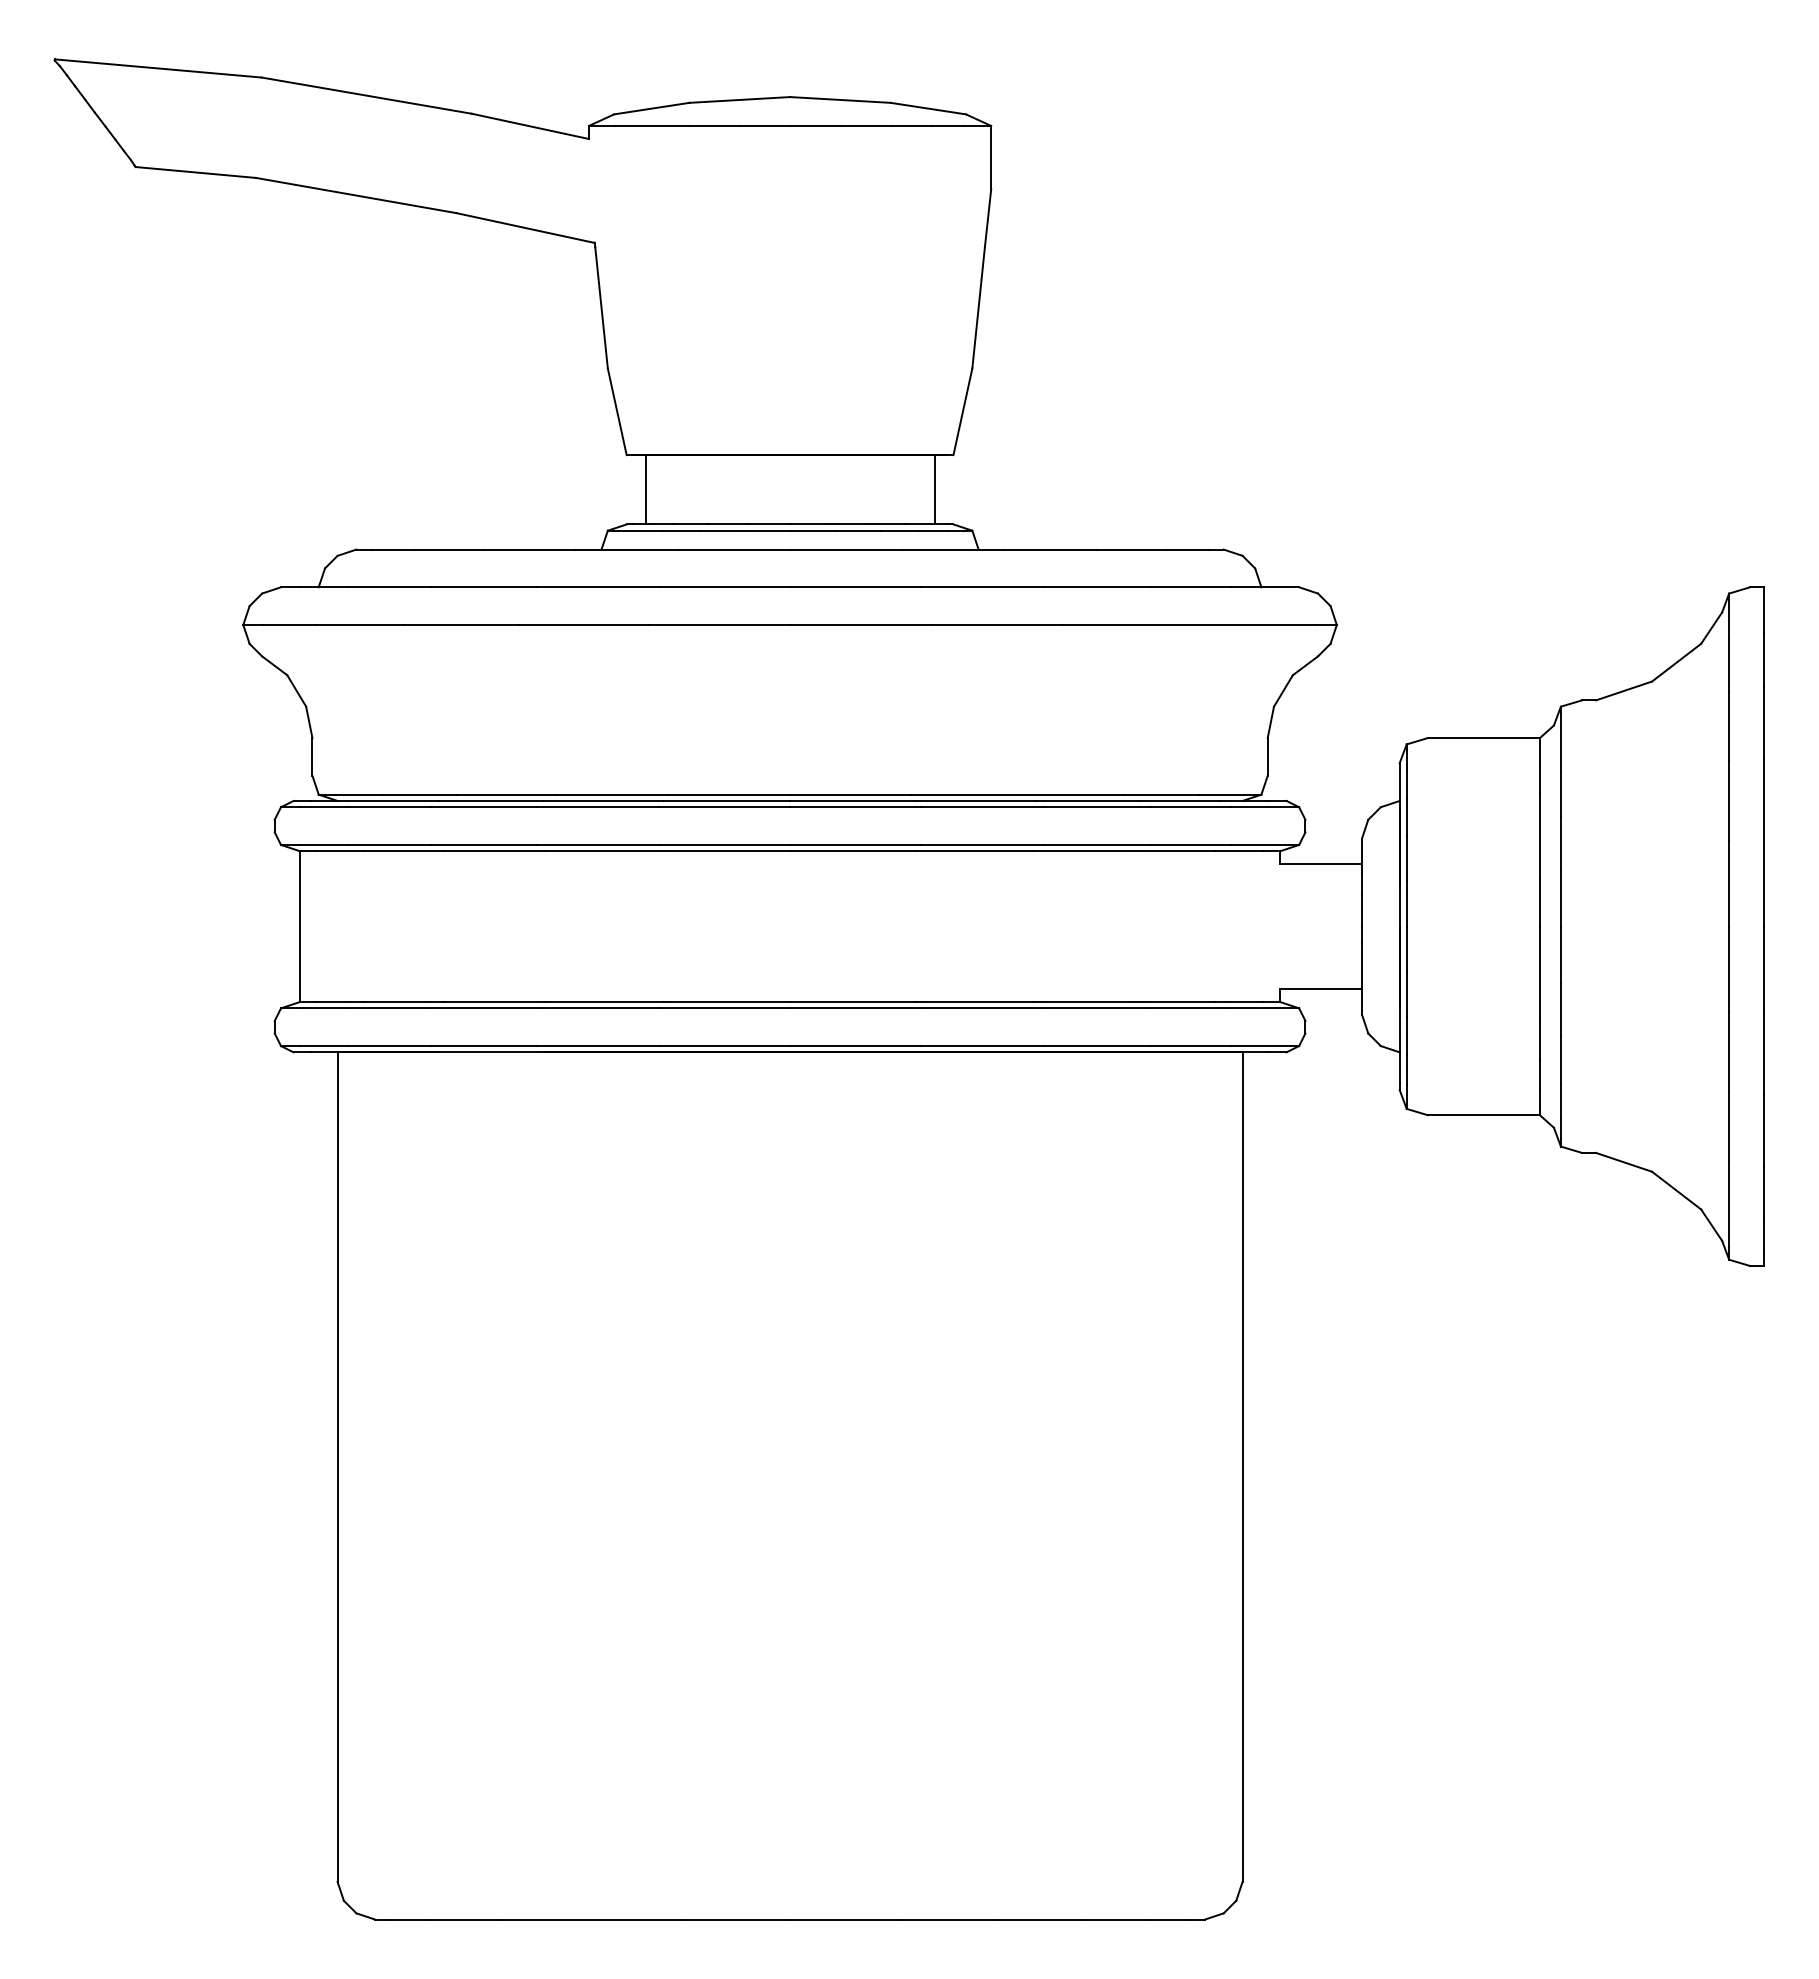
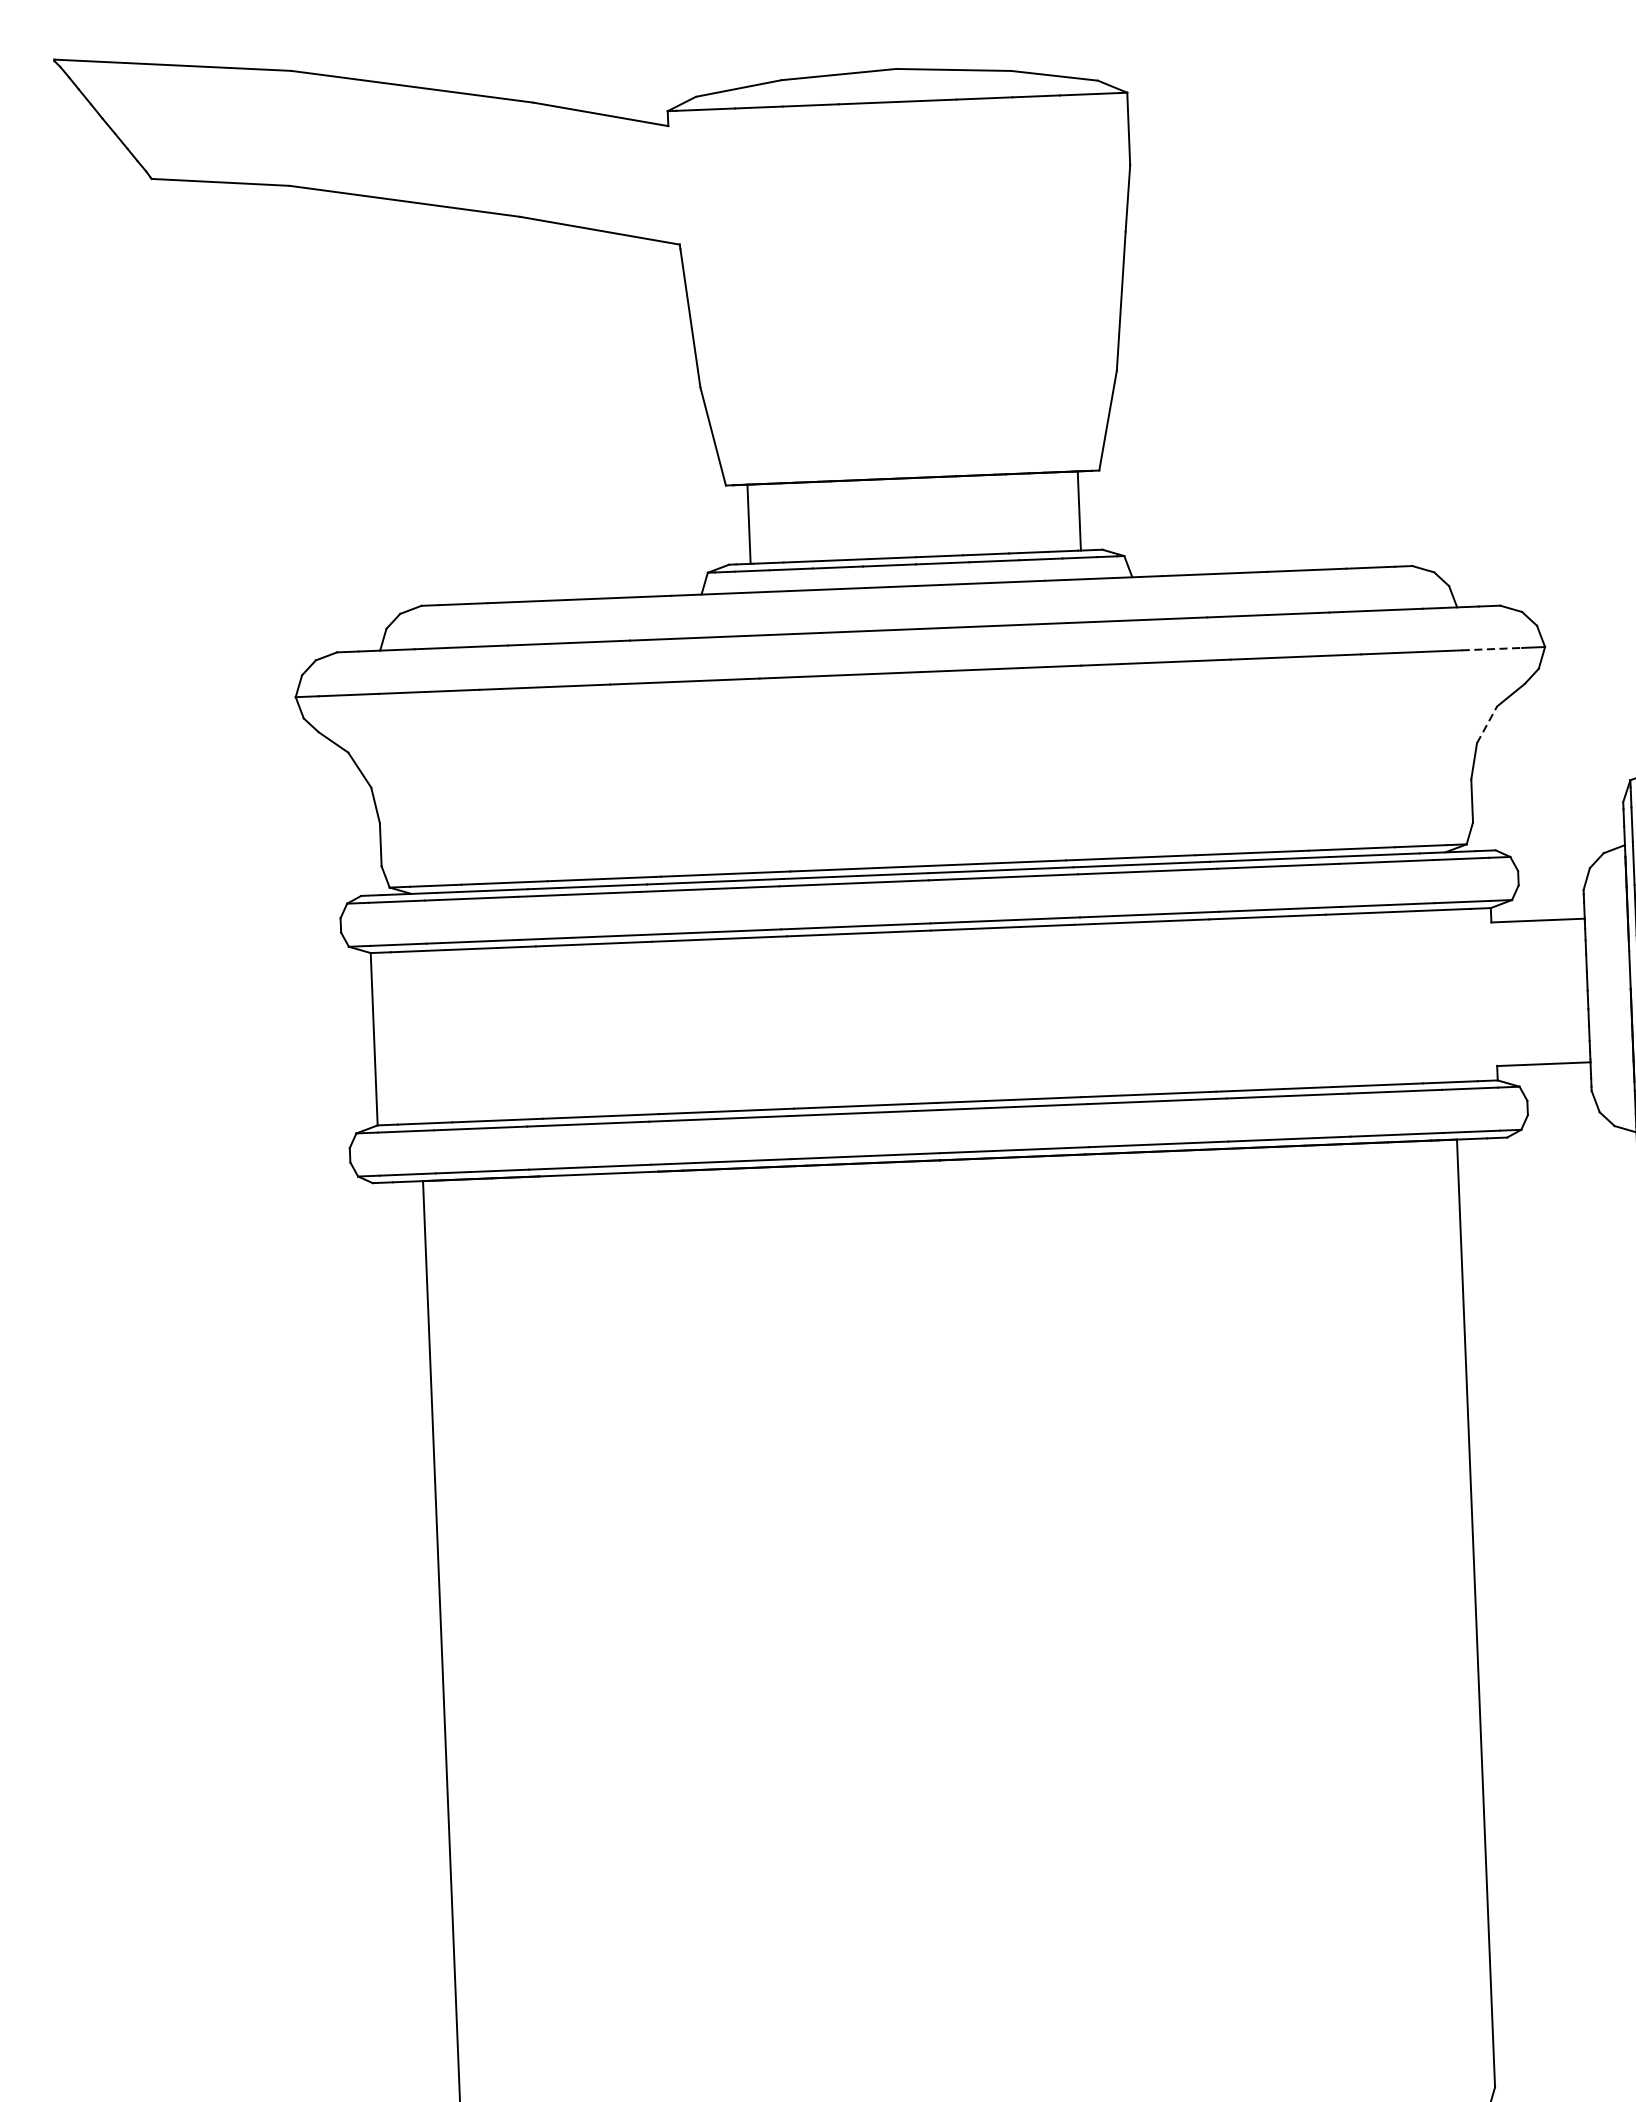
line: (1290, 624) -> (1492, 648), solid -> dashed
line: (1283, 690) -> (1487, 724), solid -> dashed

